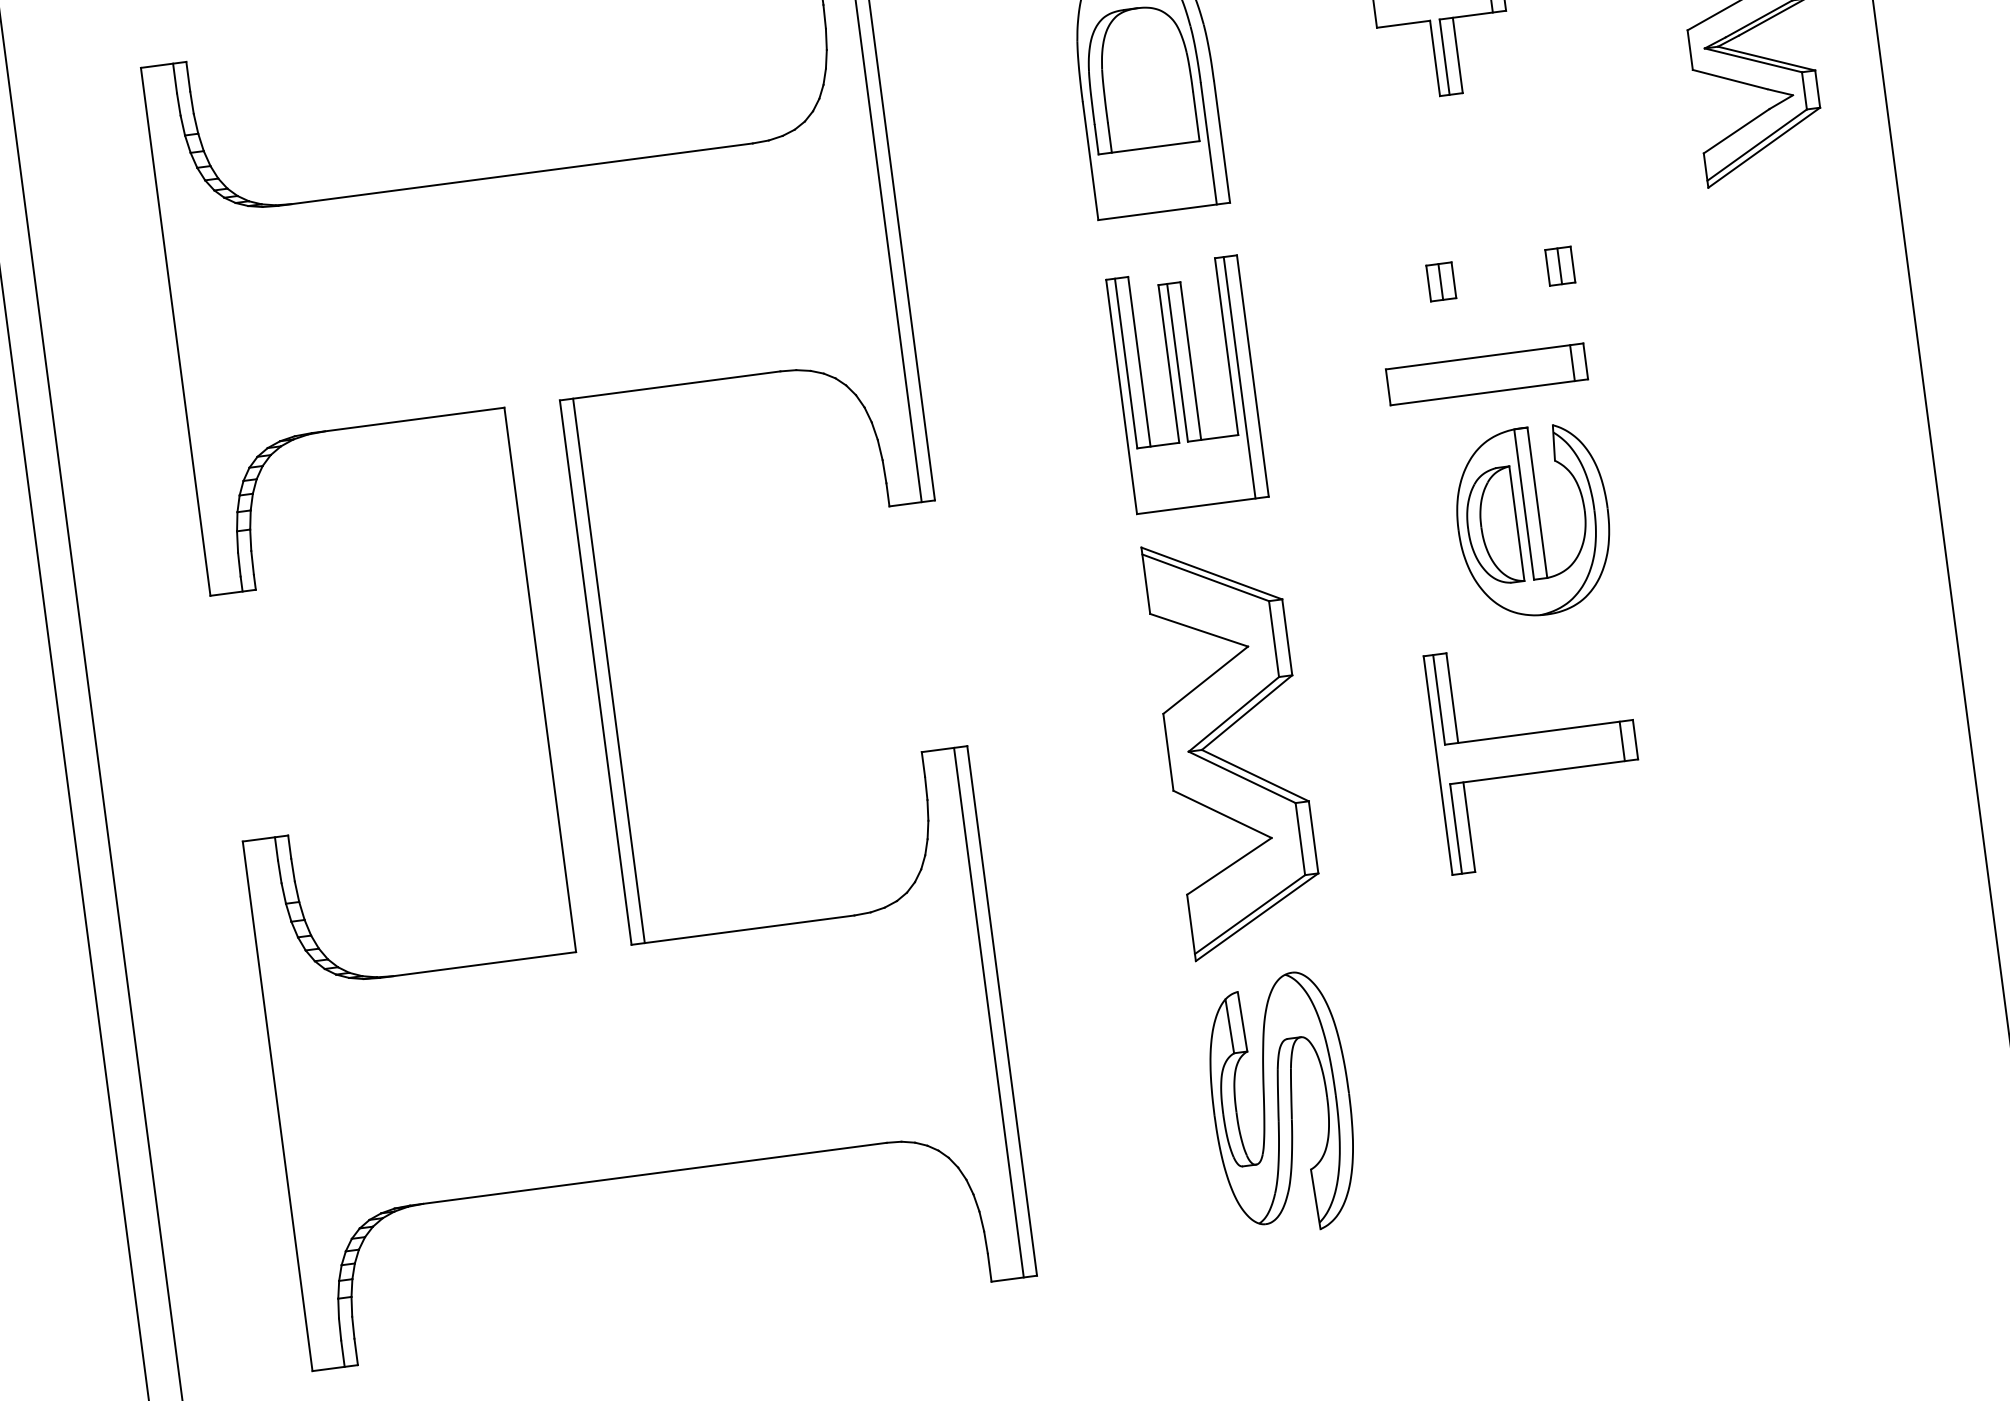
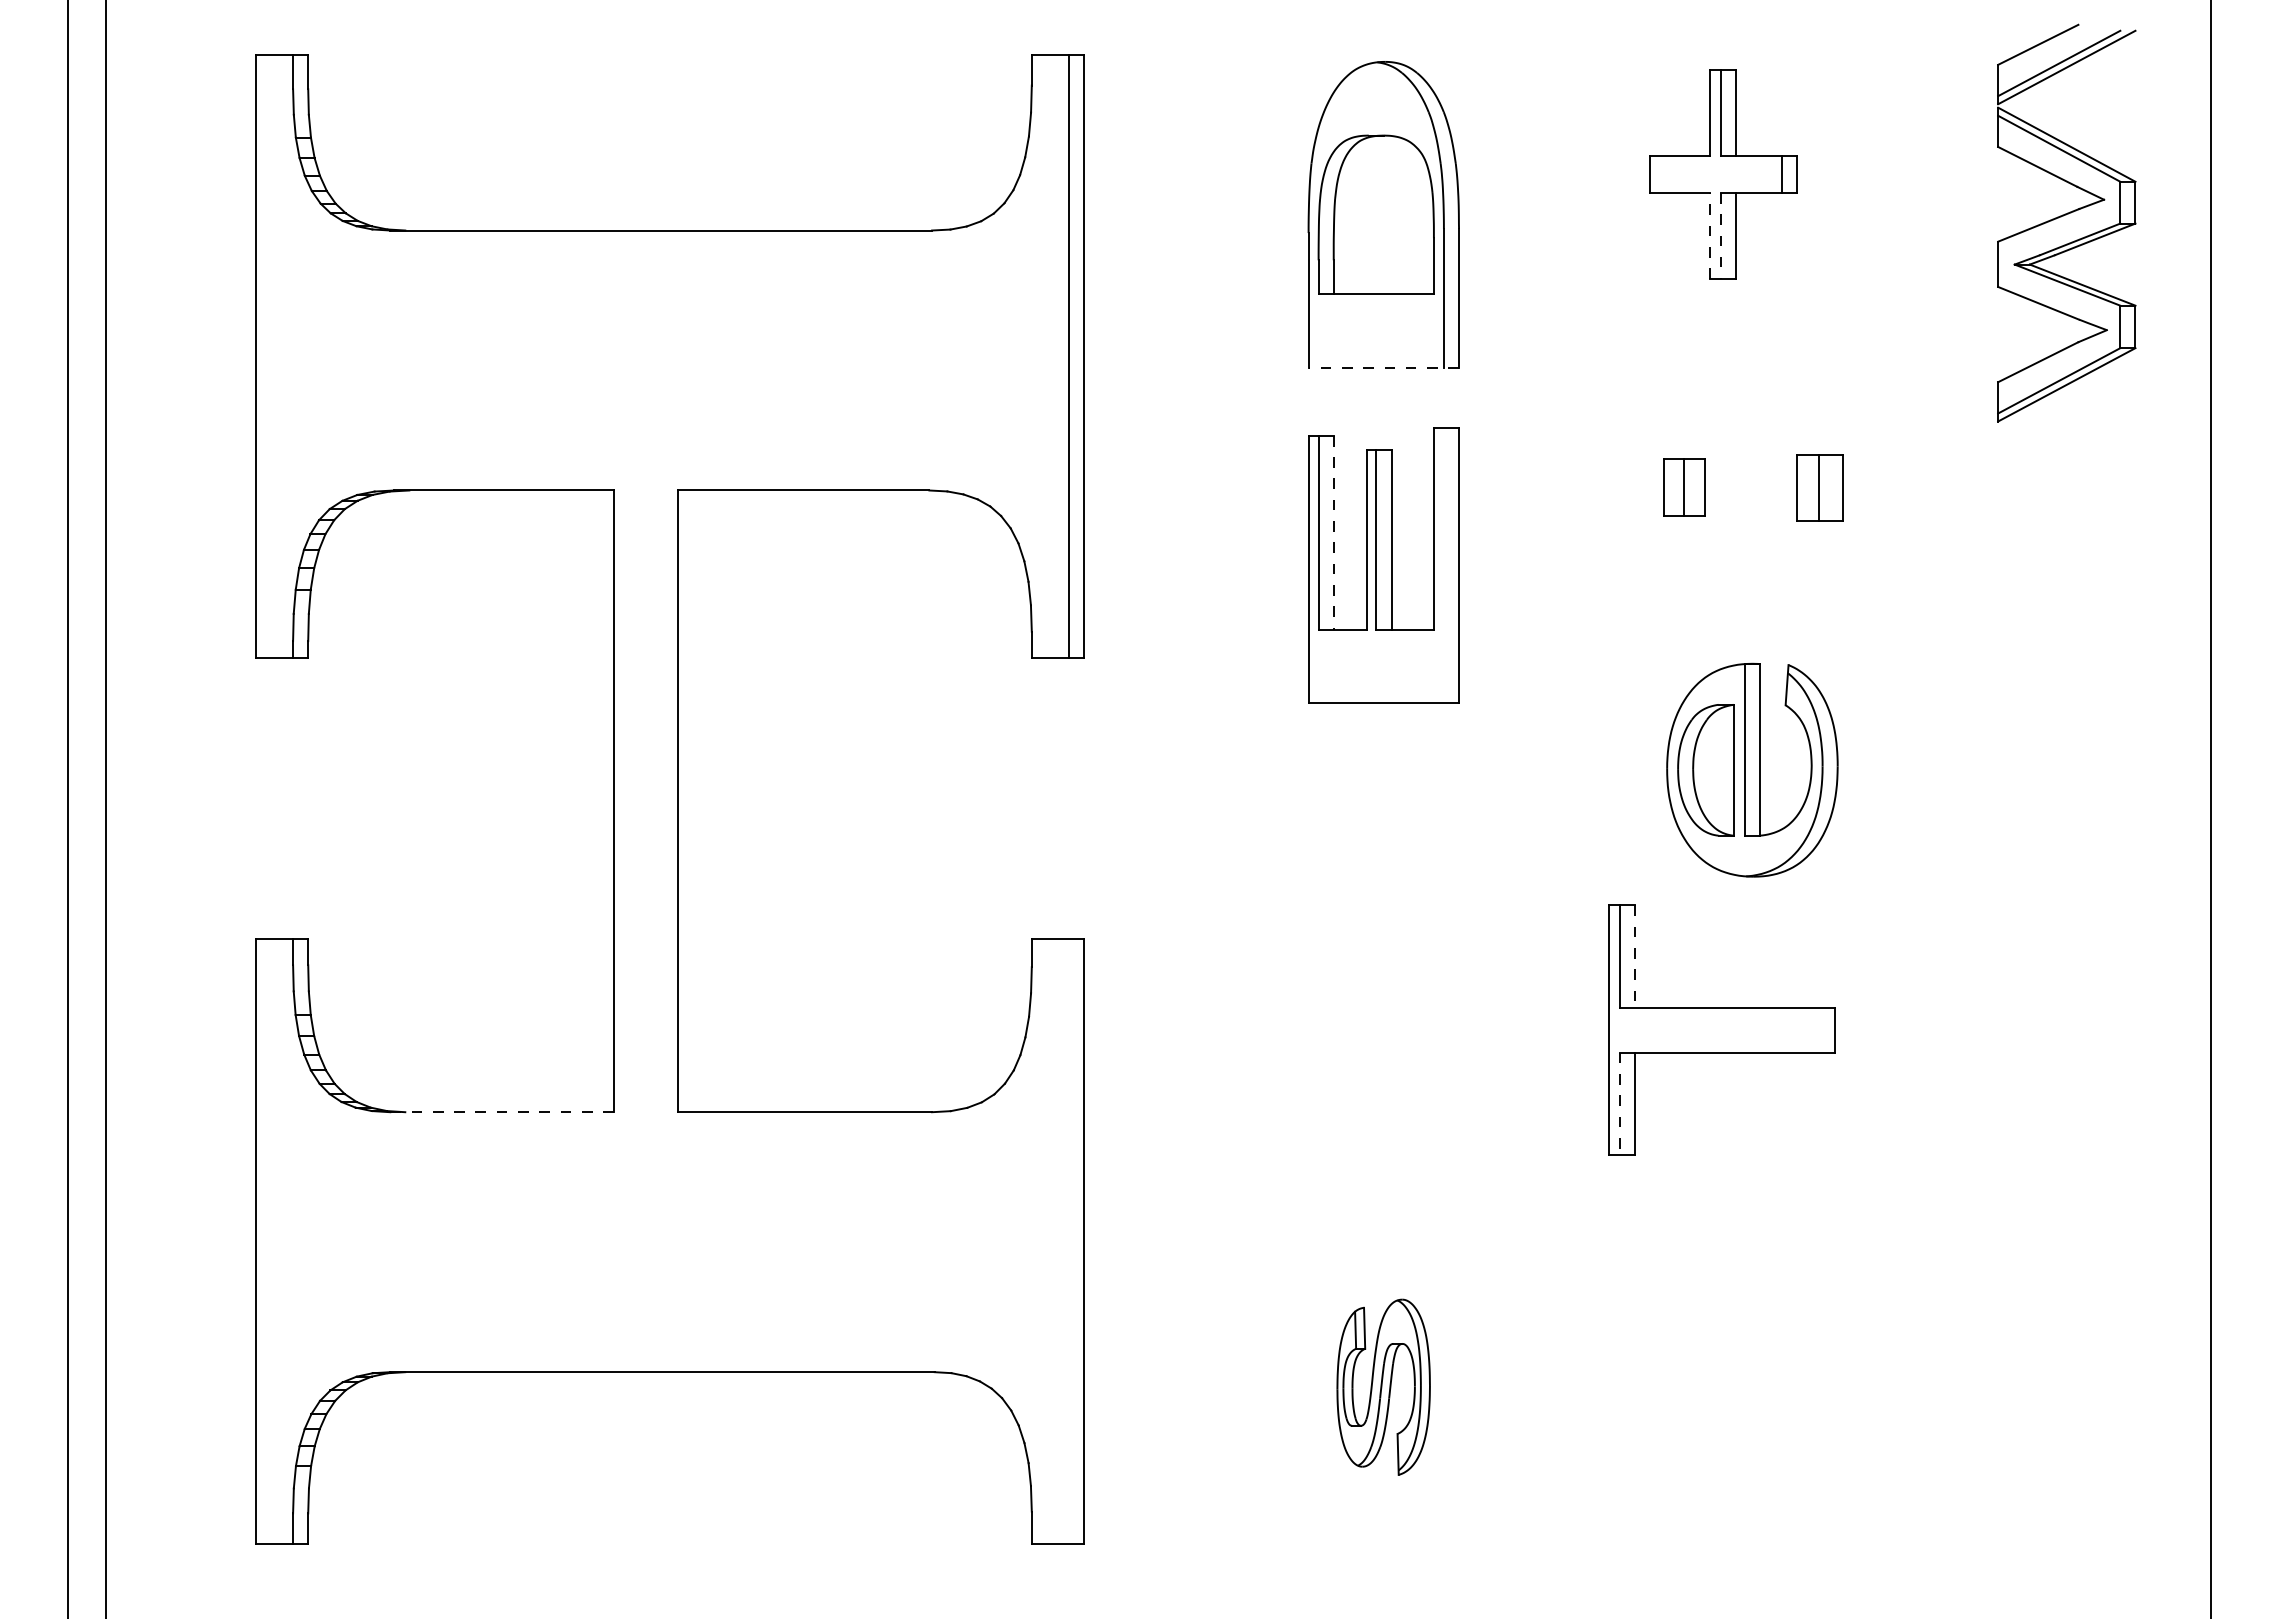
line: (1444, 57) -> (1721, 236), solid -> dashed
line: (1435, 58) -> (1710, 235), solid -> dashed
line: (1163, 211) -> (1383, 367), solid -> dashed
part: (1560, 266) -> (1820, 487), size x1.6
part: (1441, 281) -> (1684, 487), size x1.4
line: (1139, 361) -> (1333, 532), solid -> dashed
part: (1486, 374) -> (1721, 598), removed
line: (1239, 377) -> (1443, 565), removed
line: (608, 671) -> (692, 801), removed
line: (1452, 698) -> (1635, 957), solid -> dashed
part: (1224, 732) -> (1374, 961), removed
line: (1622, 740) -> (1819, 1029), removed
line: (1456, 829) -> (1620, 1104), solid -> dashed
line: (478, 965) -> (502, 1112), solid -> dashed
line: (988, 1012) -> (1068, 1240), removed
part: (1281, 1104) -> (1383, 1387), size x0.6

